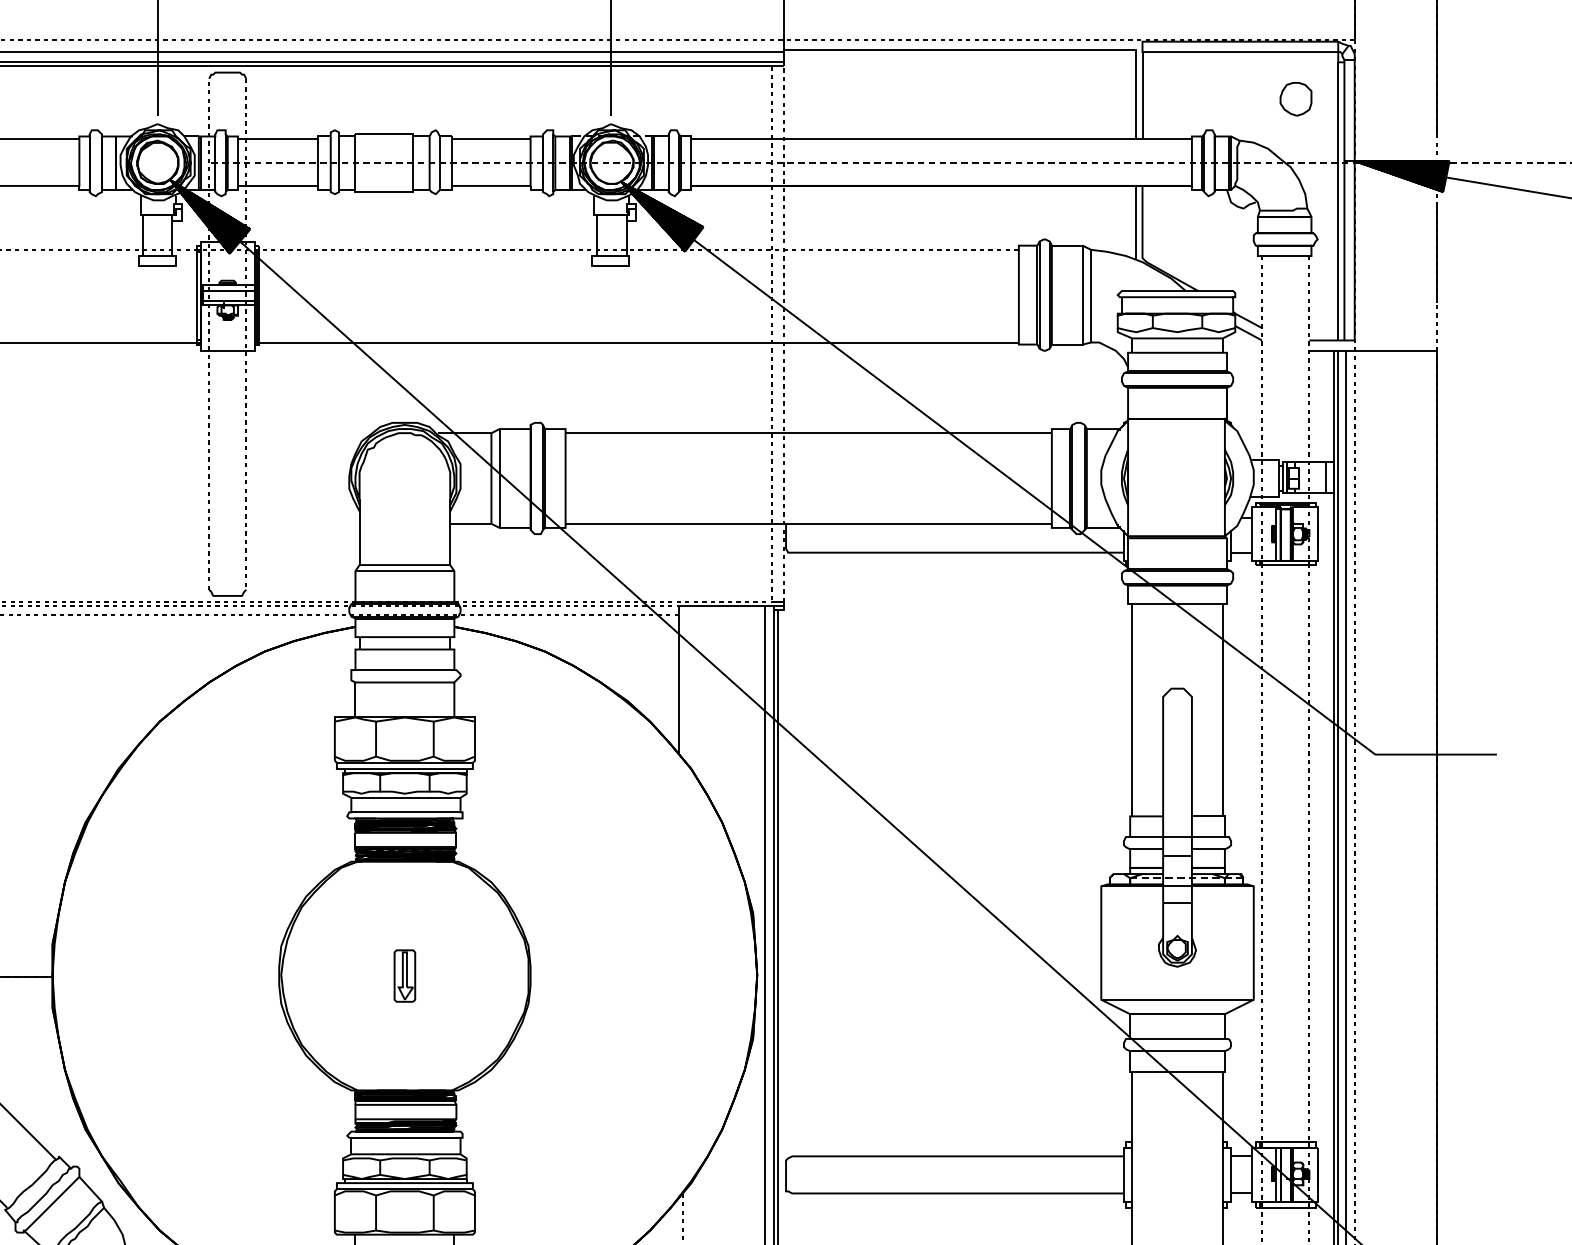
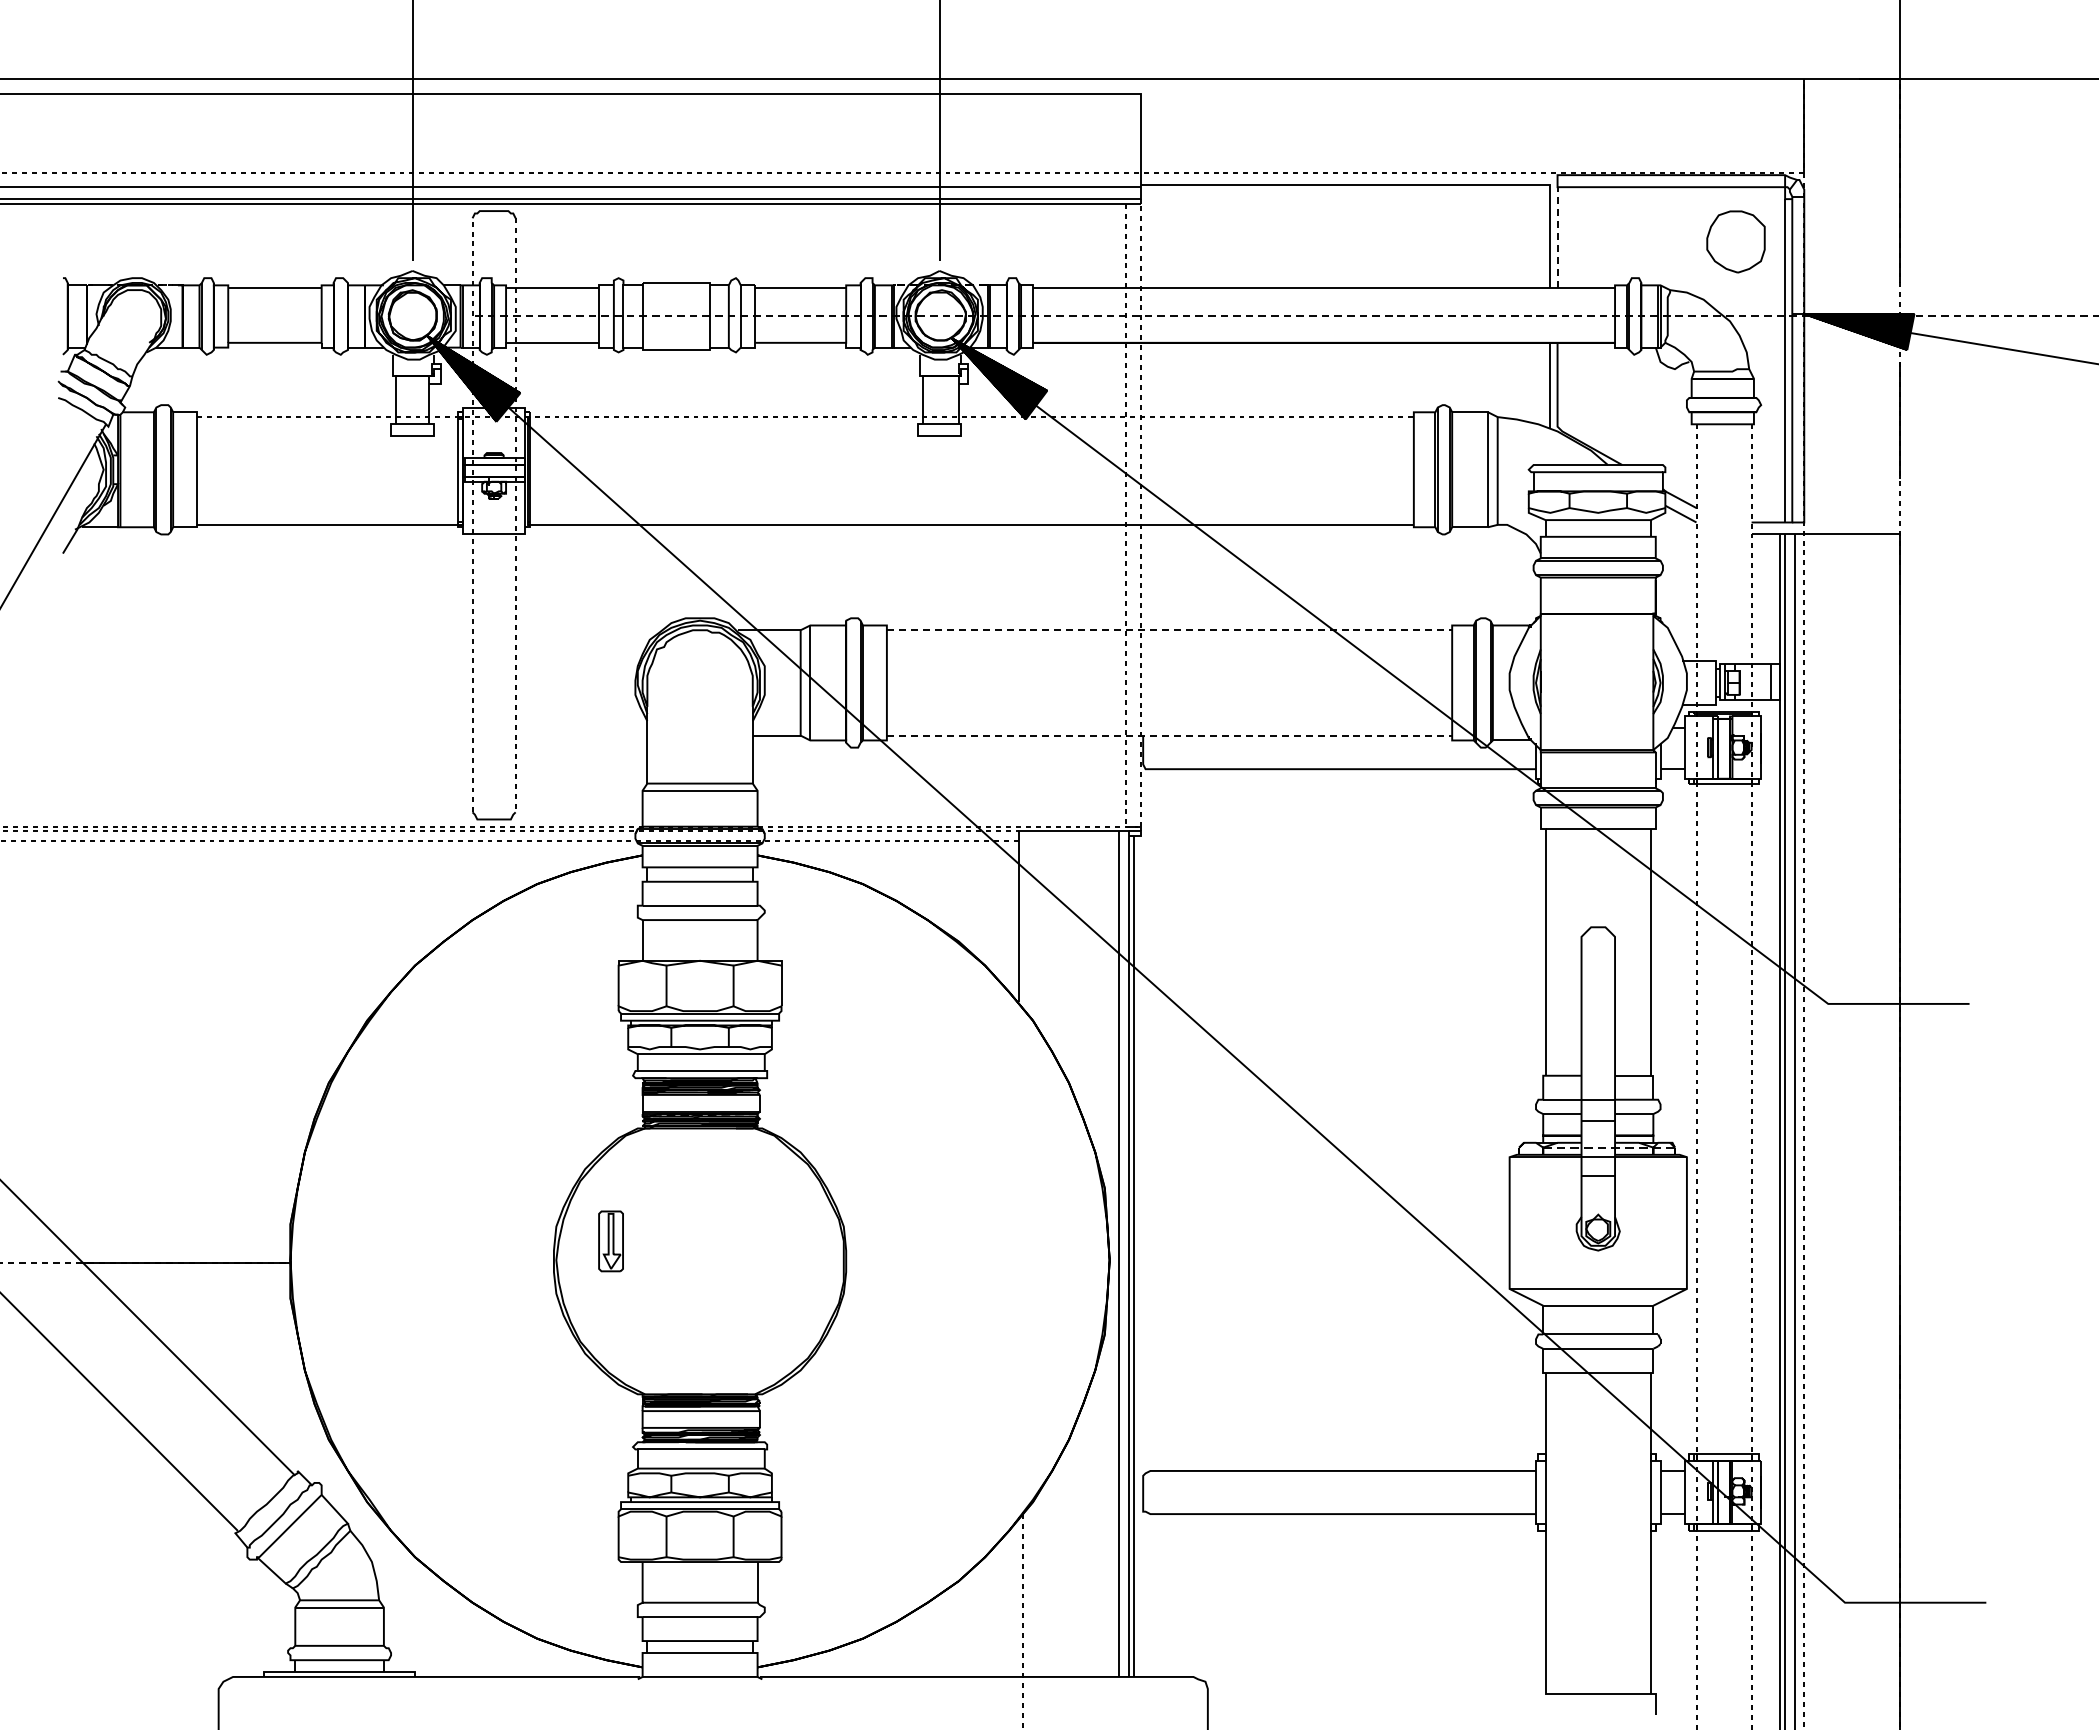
line: (1142, 94) -> (1557, 236), solid -> dashed
part: (1295, 99) -> (1735, 242), size x1.6
line: (808, 433) -> (1169, 630), solid -> dashed
line: (808, 523) -> (1169, 735), solid -> dashed
part: (404, 976) -> (610, 1241), moved

